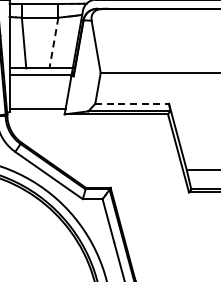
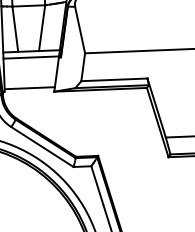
line: (53, 43) -> (41, 28), dashed -> solid
line: (132, 103) -> (114, 79), dashed -> solid

